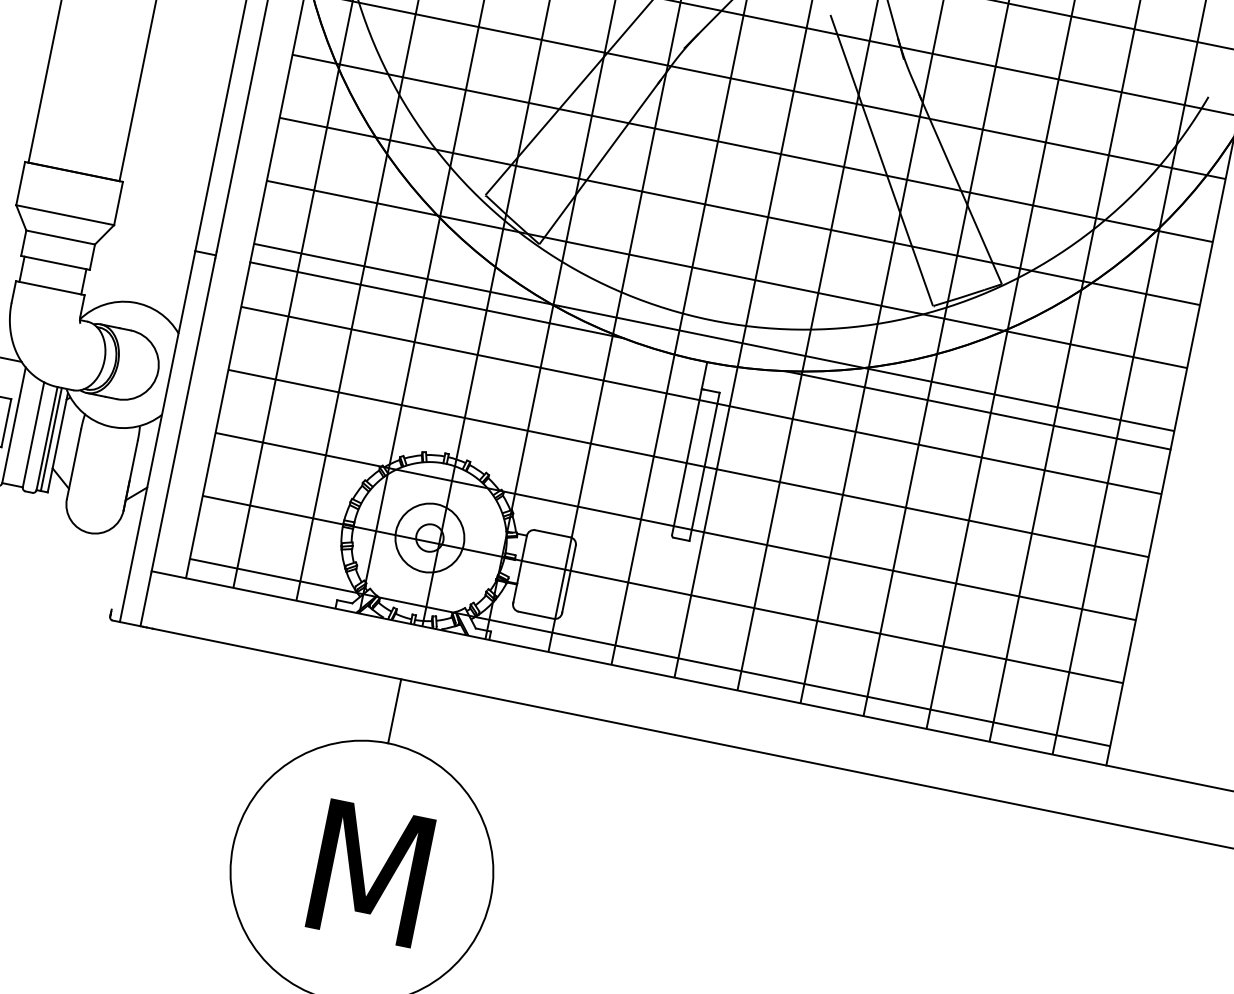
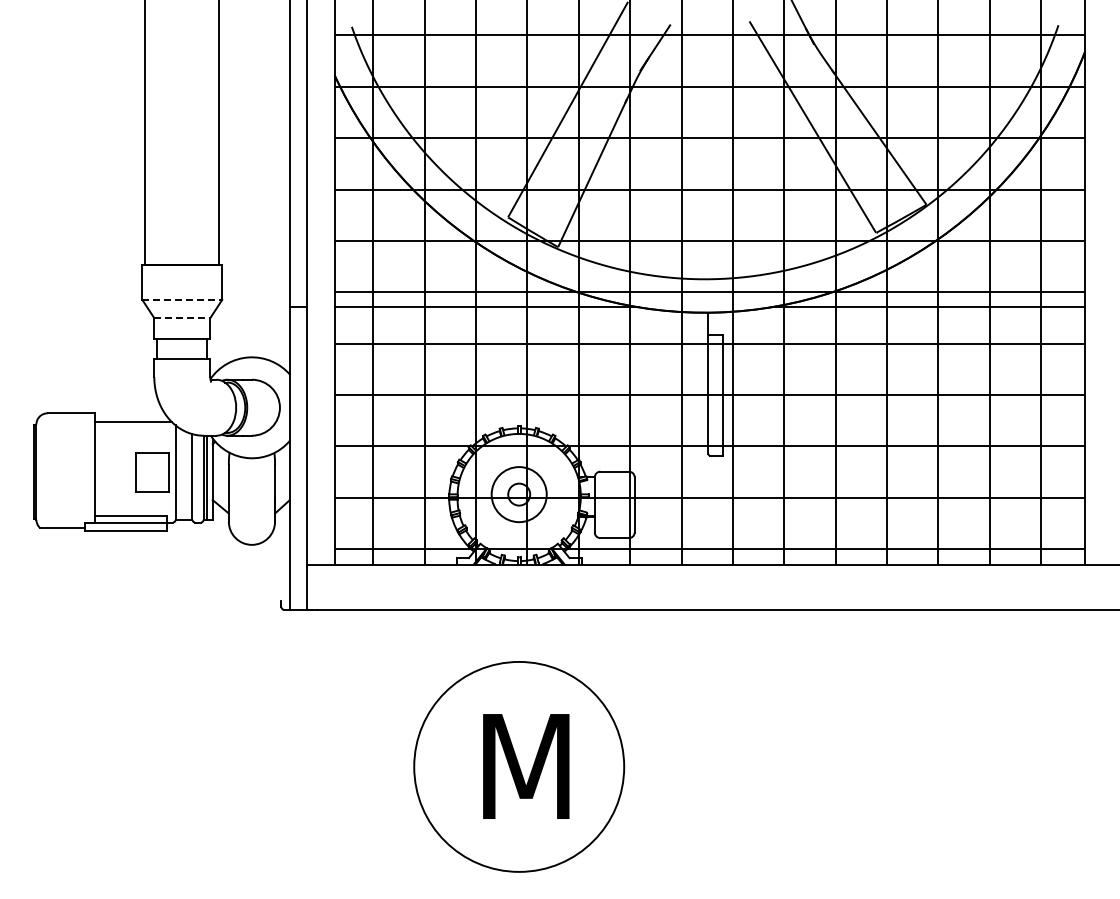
line: (65, 214) -> (182, 299), solid -> dashed
line: (60, 237) -> (182, 318), solid -> dashed
line: (395, 710) -> (519, 635), removed

